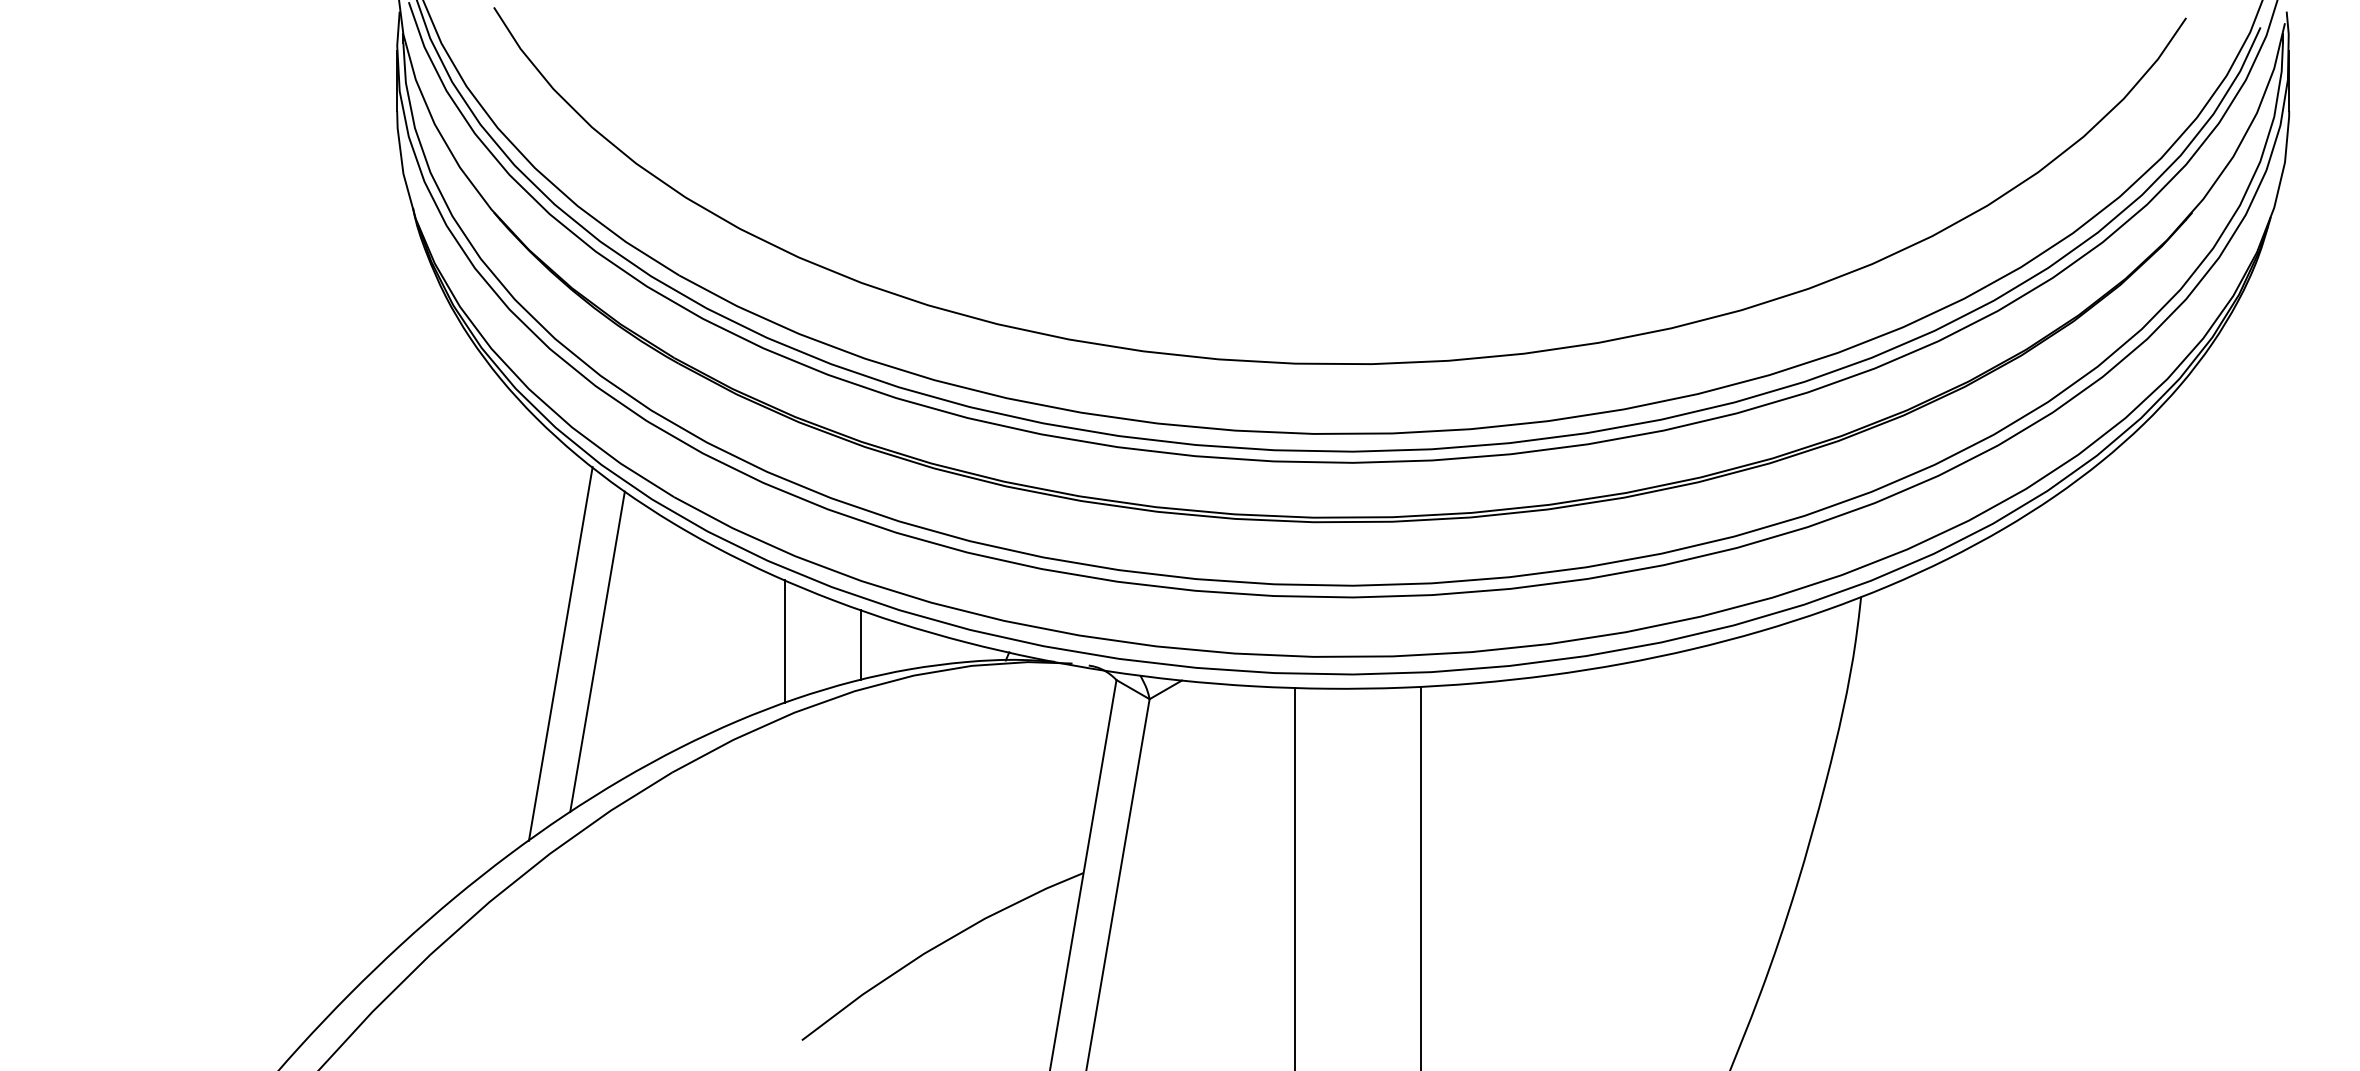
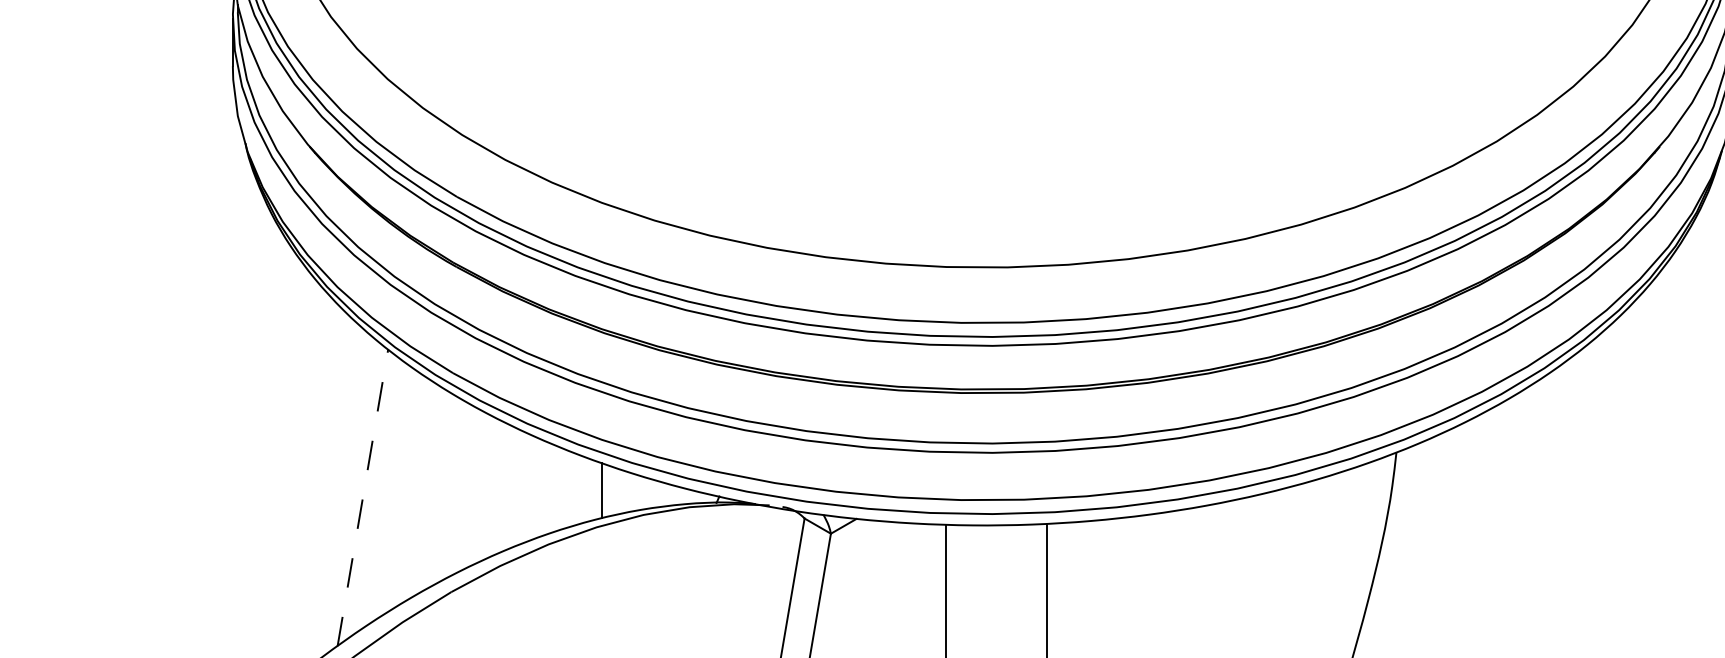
line: (784, 641) -> (540, 487), removed
line: (597, 651) -> (392, 495), removed
line: (560, 653) -> (362, 497), solid -> dashed

